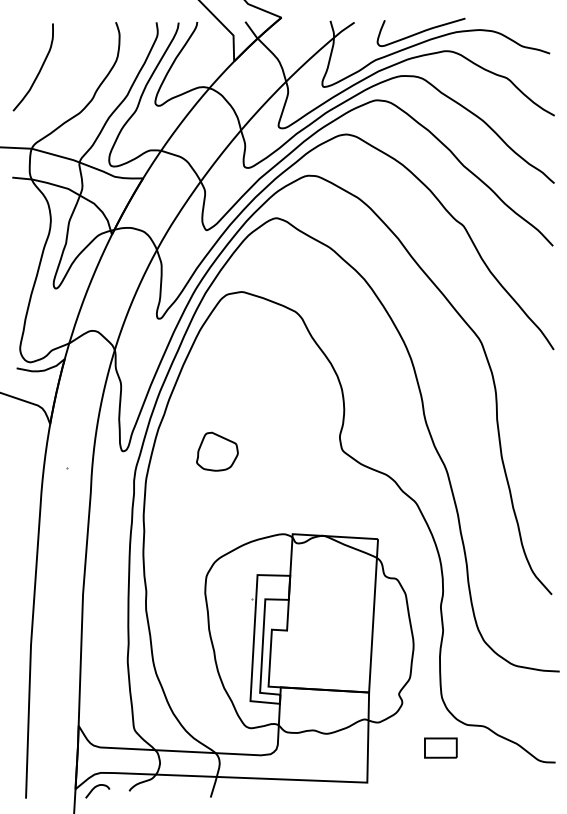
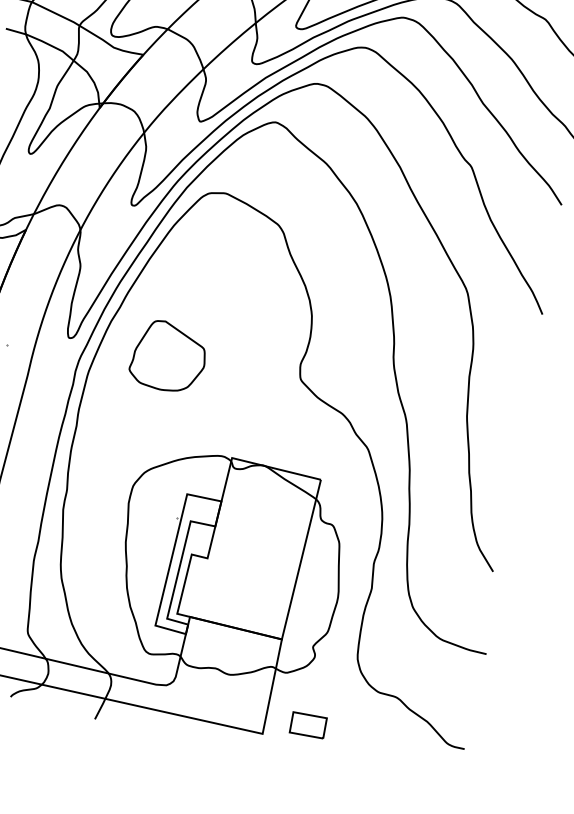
part: (217, 451) -> (168, 356), size x1.67
part: (440, 747) -> (308, 724), moved

